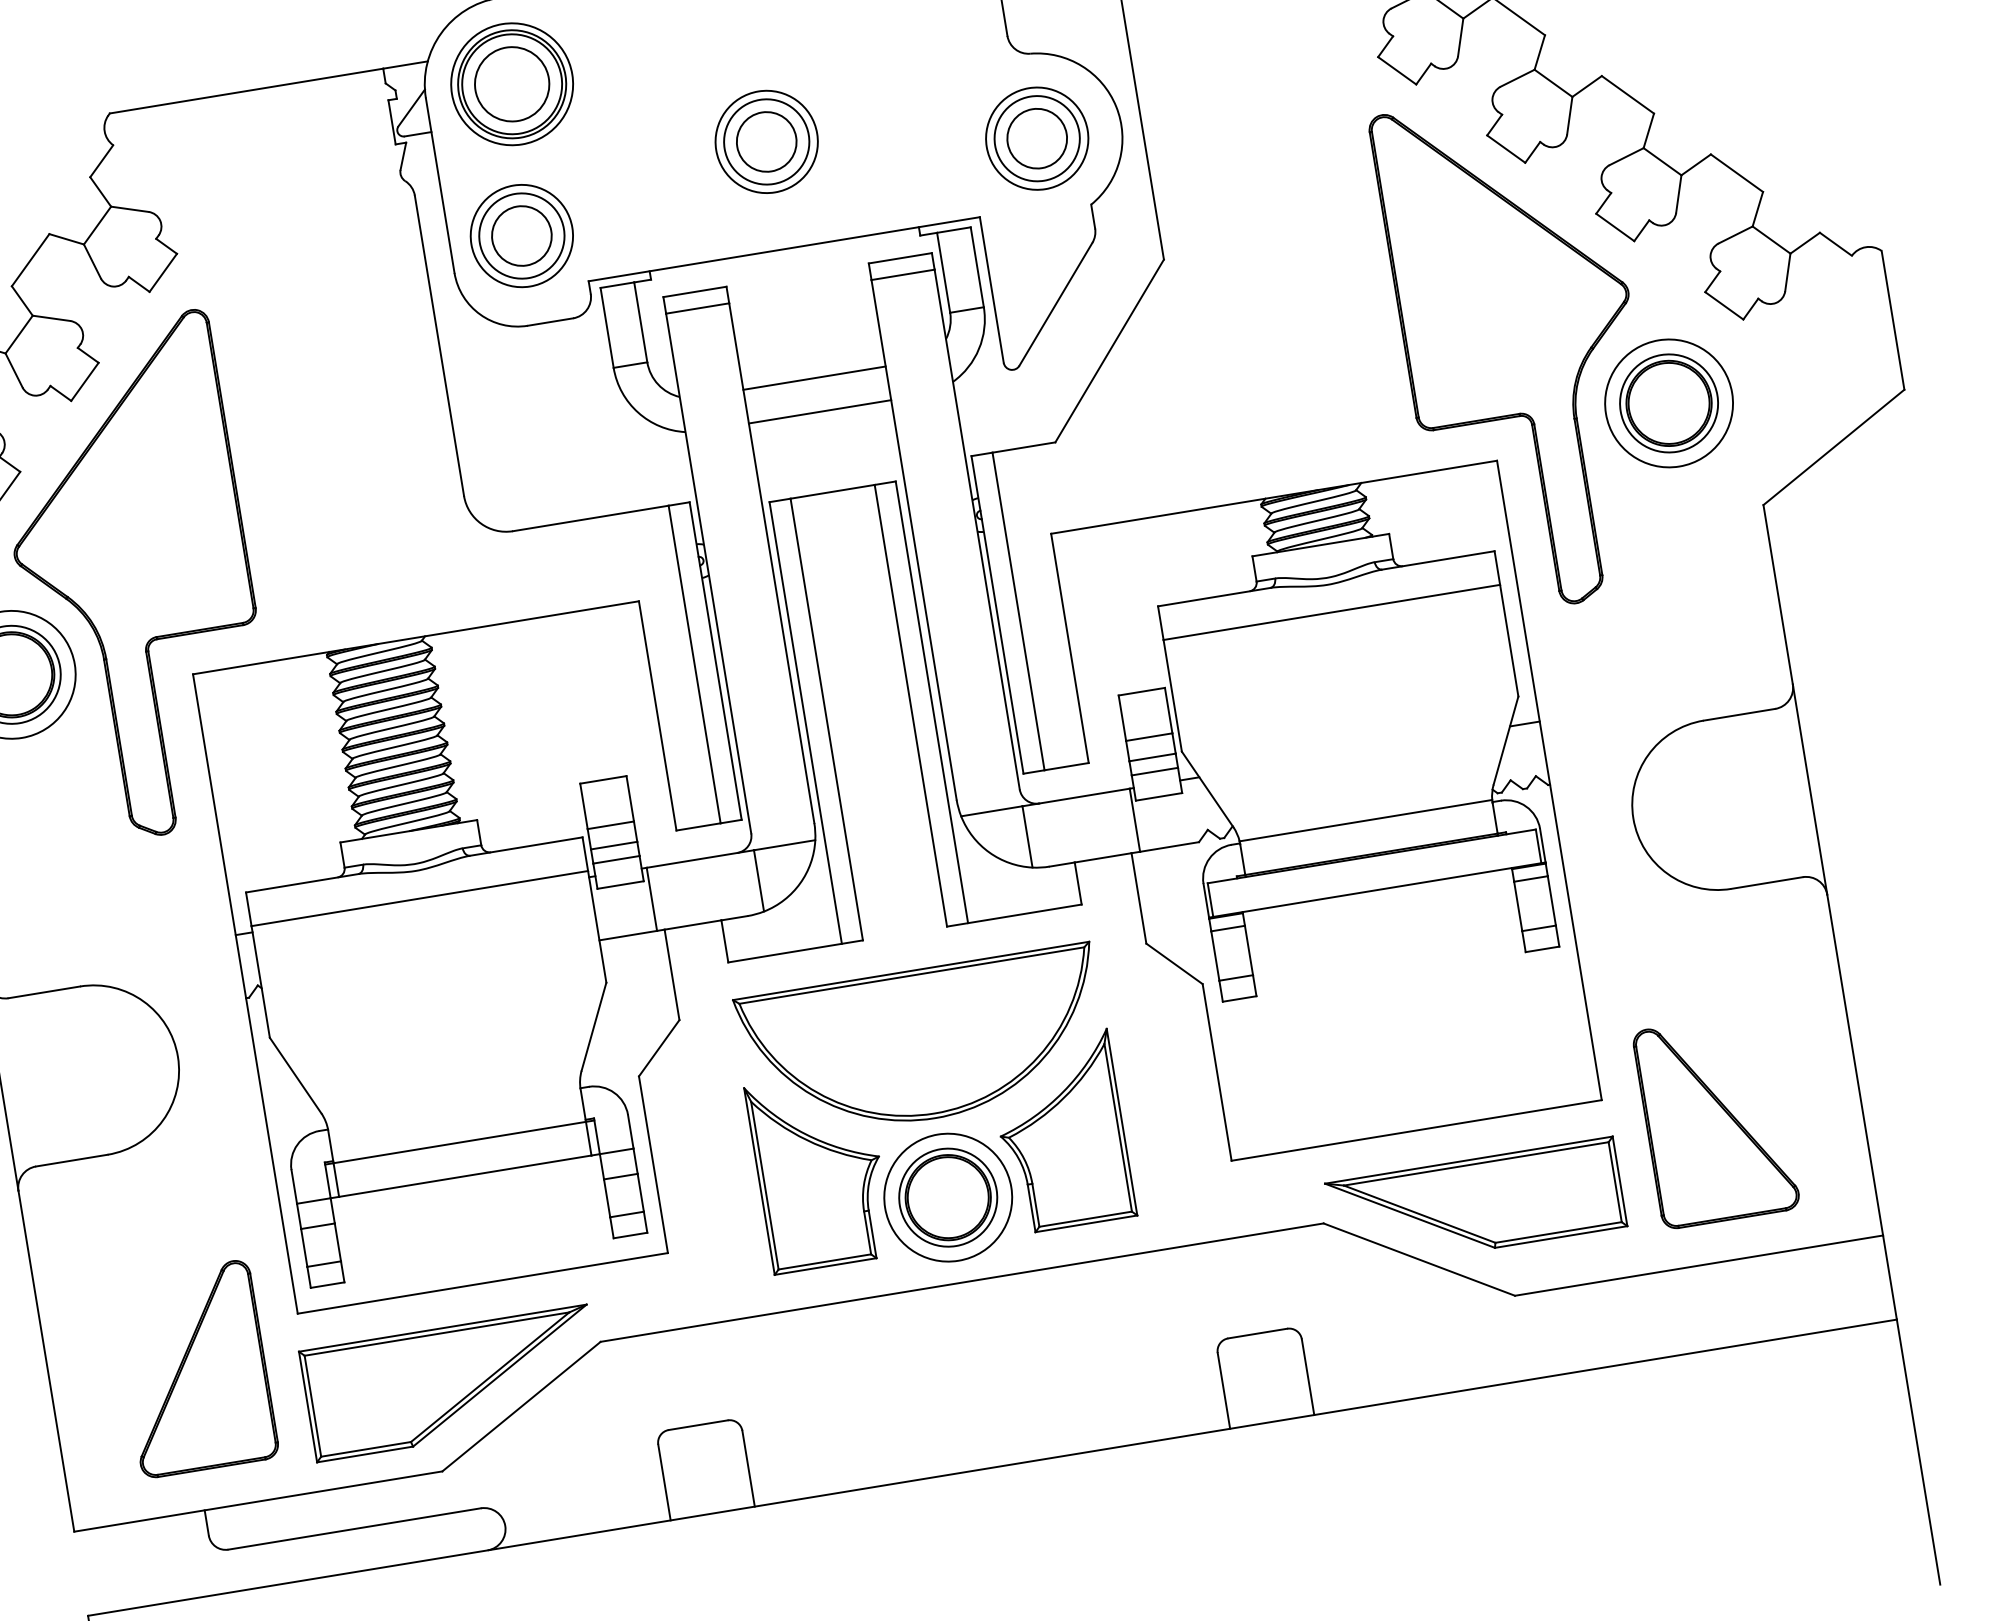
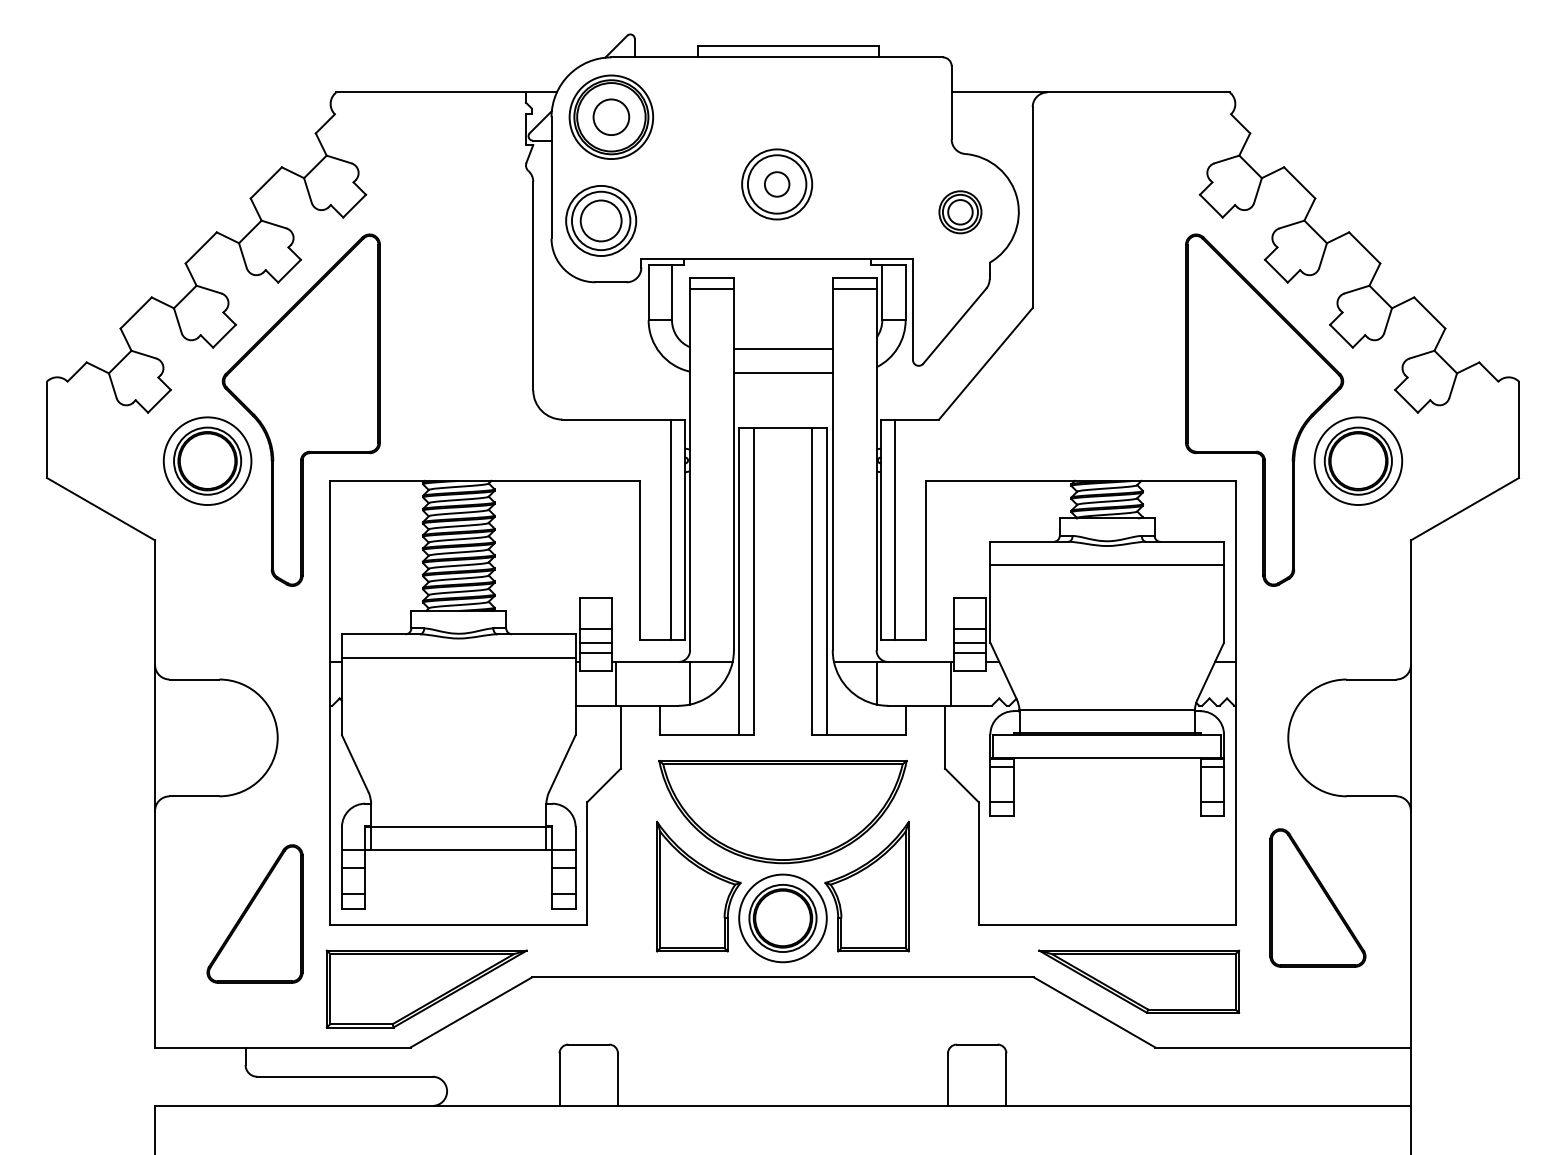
circle: (510, 83) -> (610, 116), size x0.7
part: (1037, 139) -> (960, 212), size x0.6
circle: (765, 142) -> (776, 184), size x0.6
part: (1715, 1119) -> (1317, 897), moved
part: (194, 1368) -> (254, 913), moved

